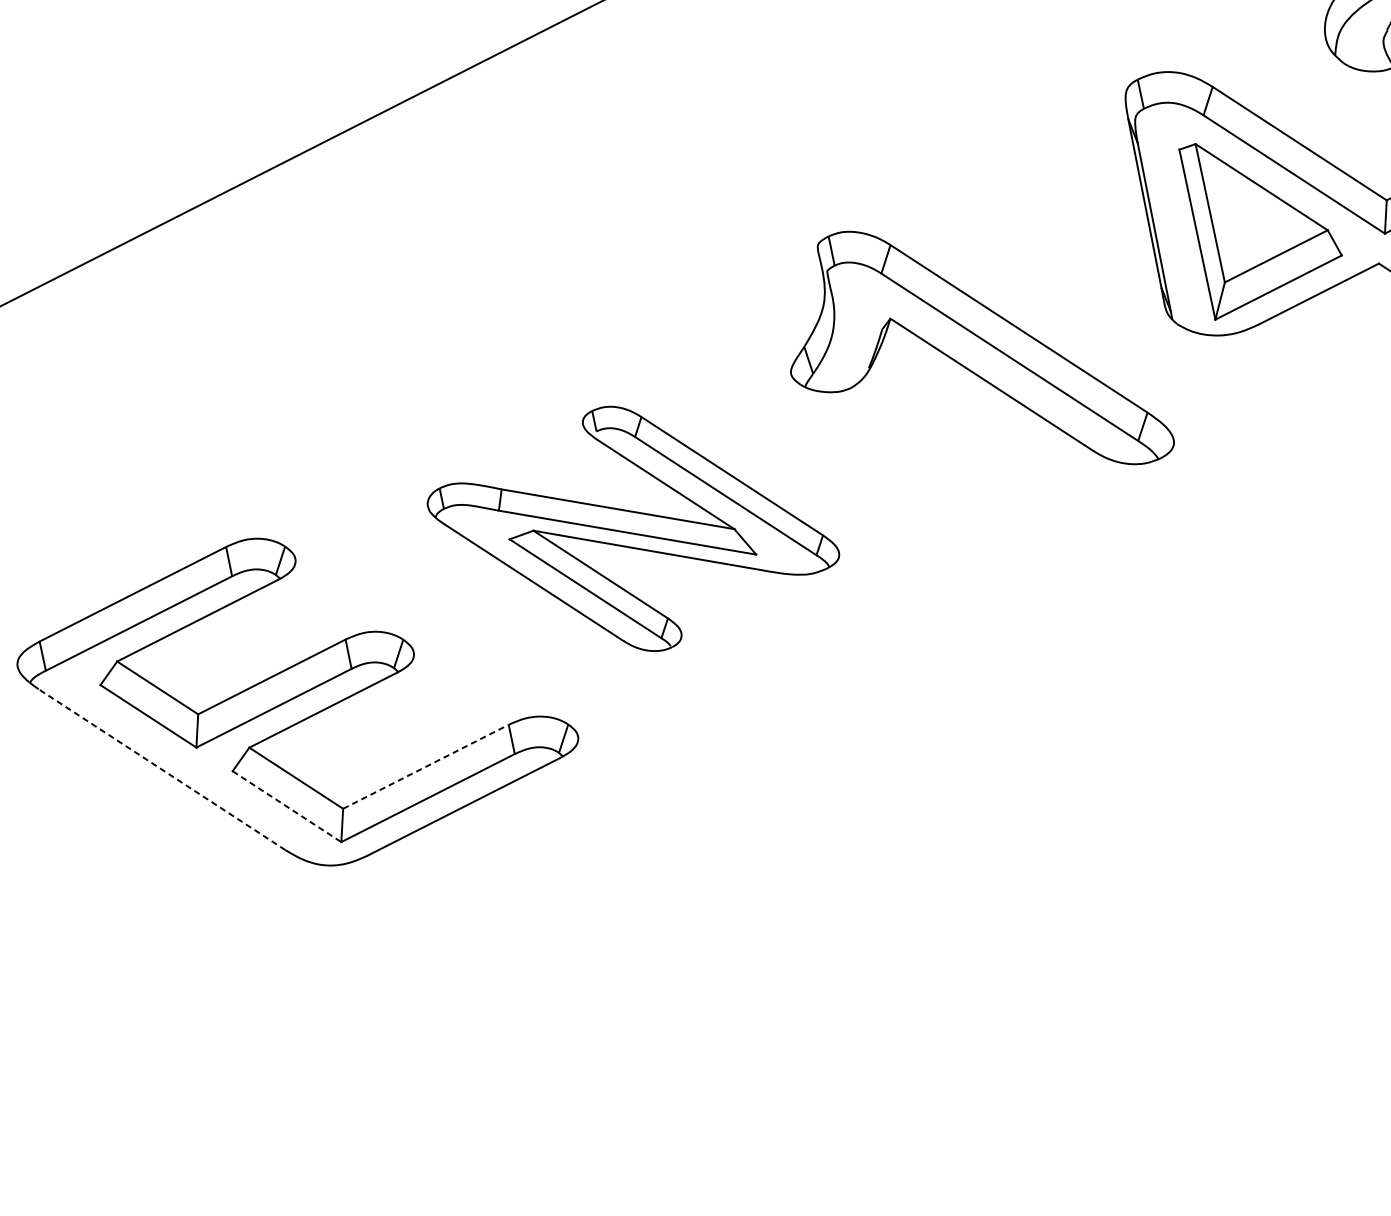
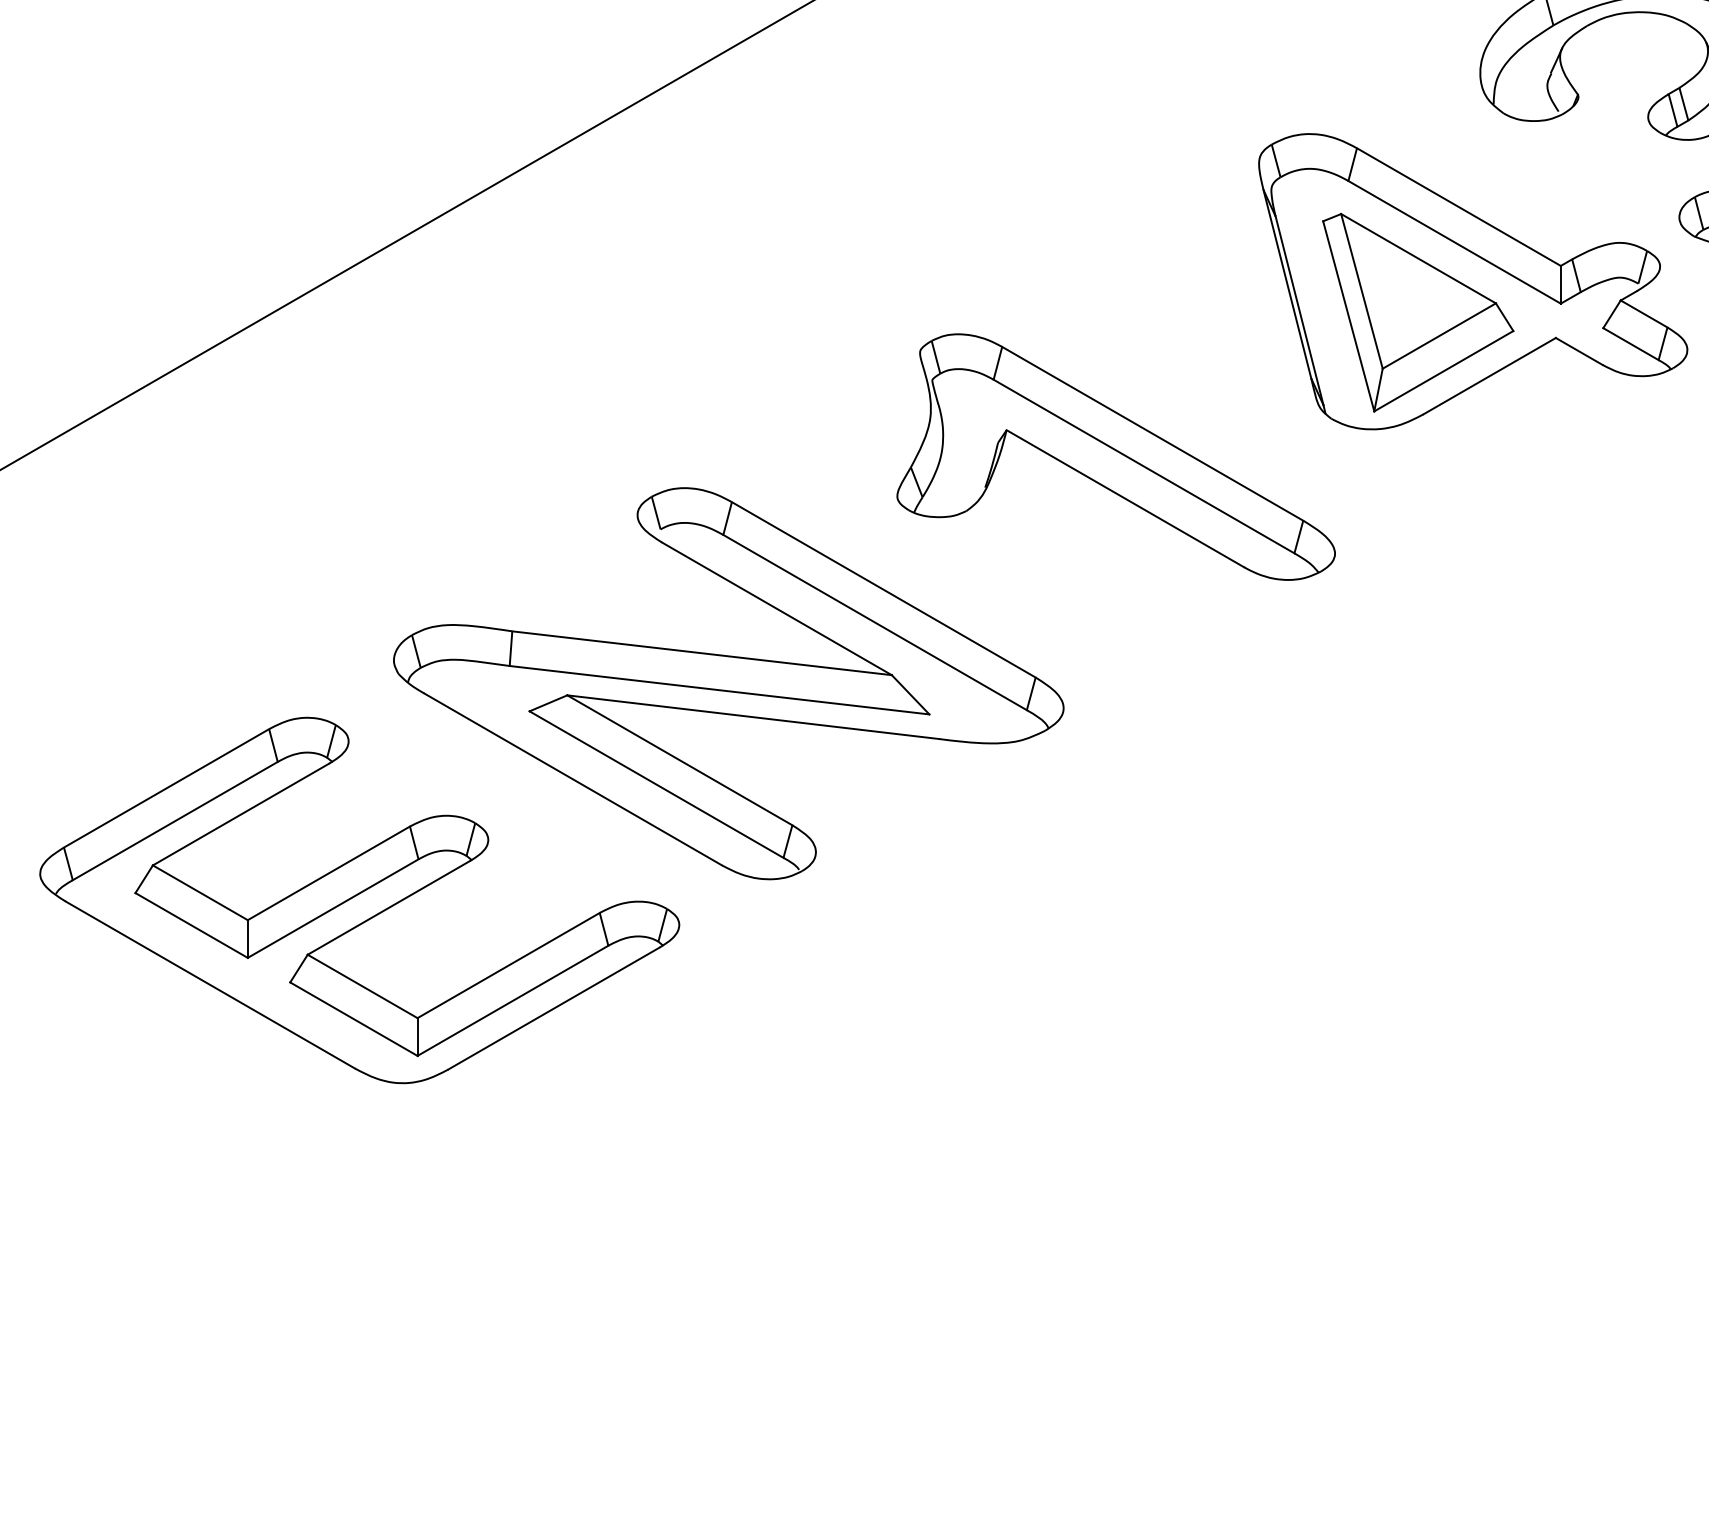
part: (633, 528) -> (728, 683), size x1.43
line: (426, 766) -> (509, 965), dashed -> solid
line: (162, 770) -> (210, 985), dashed -> solid
line: (287, 806) -> (354, 1019), dashed -> solid

